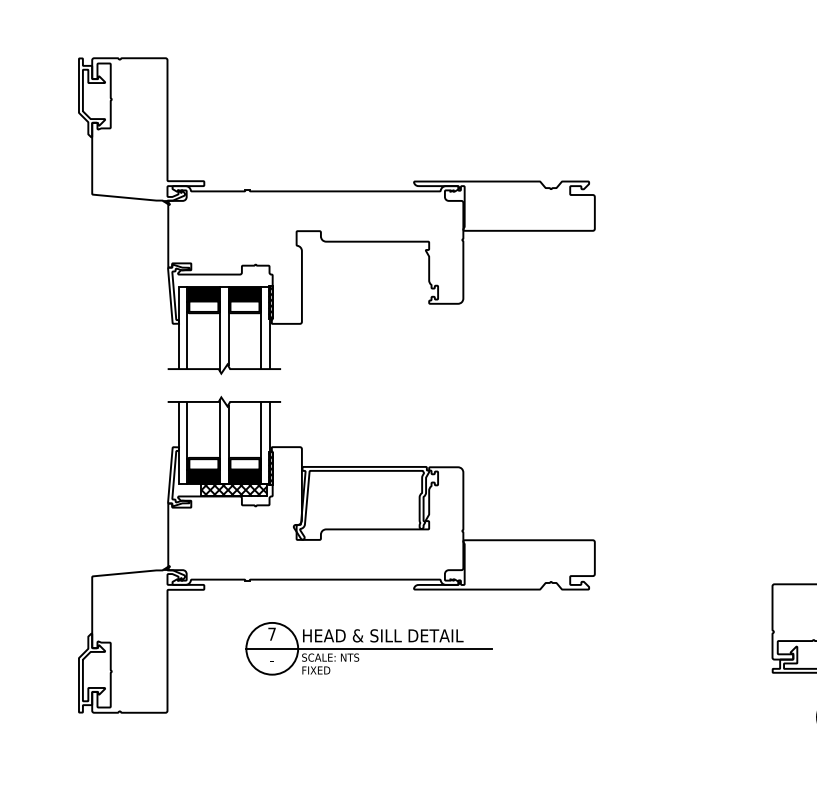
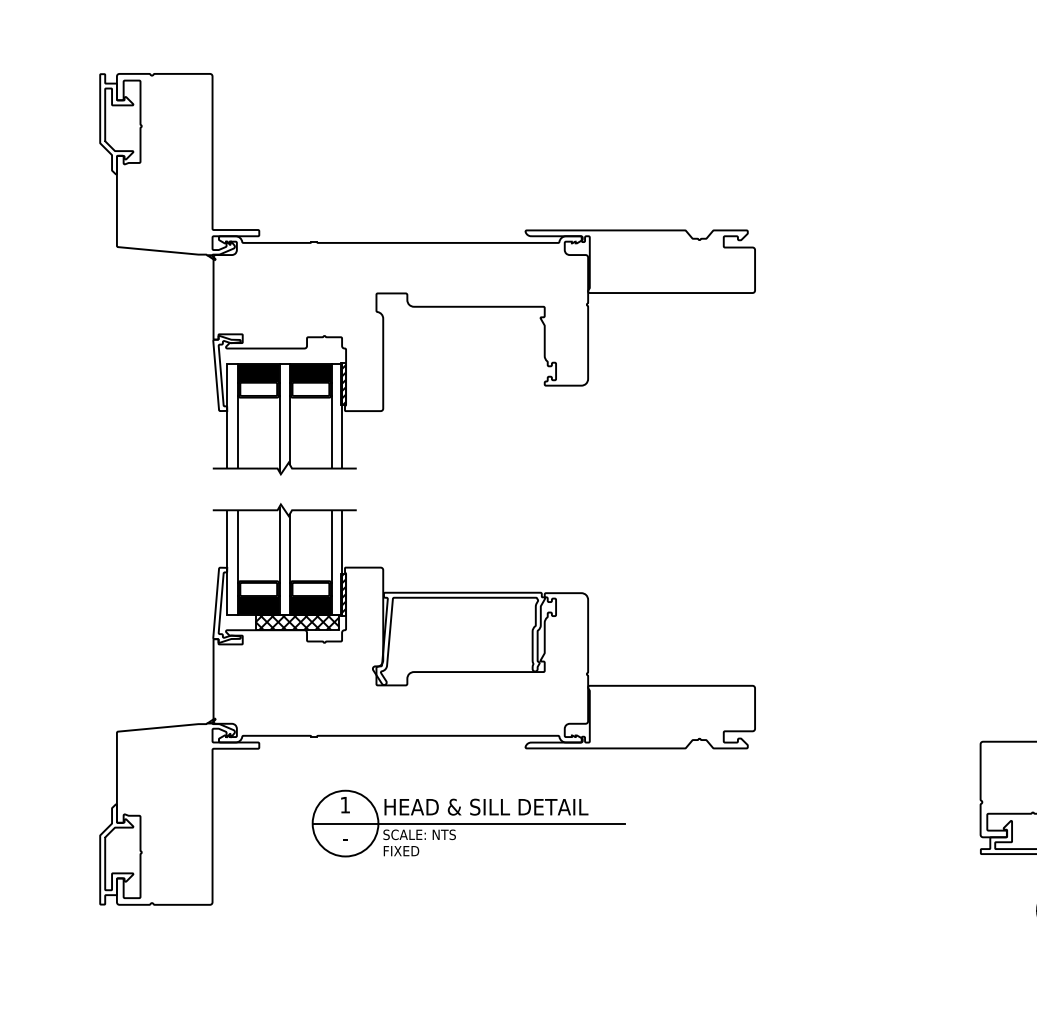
text: (271, 633) -> (344, 804), 7 -> 1

